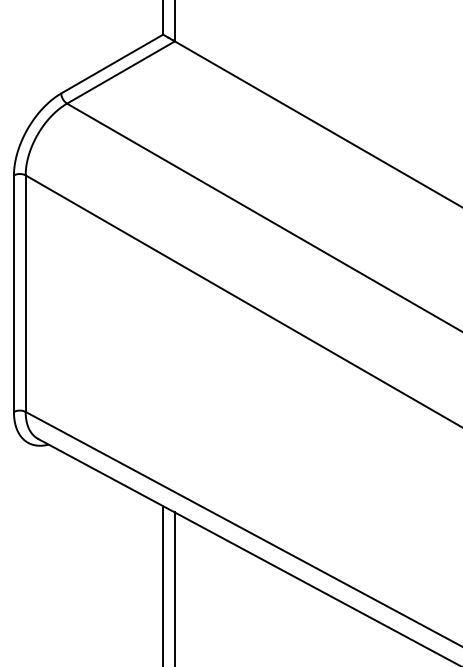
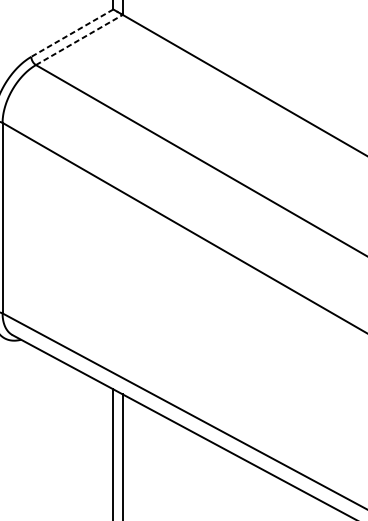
line: (112, 64) -> (72, 33), solid -> dashed
line: (121, 72) -> (79, 39), solid -> dashed

